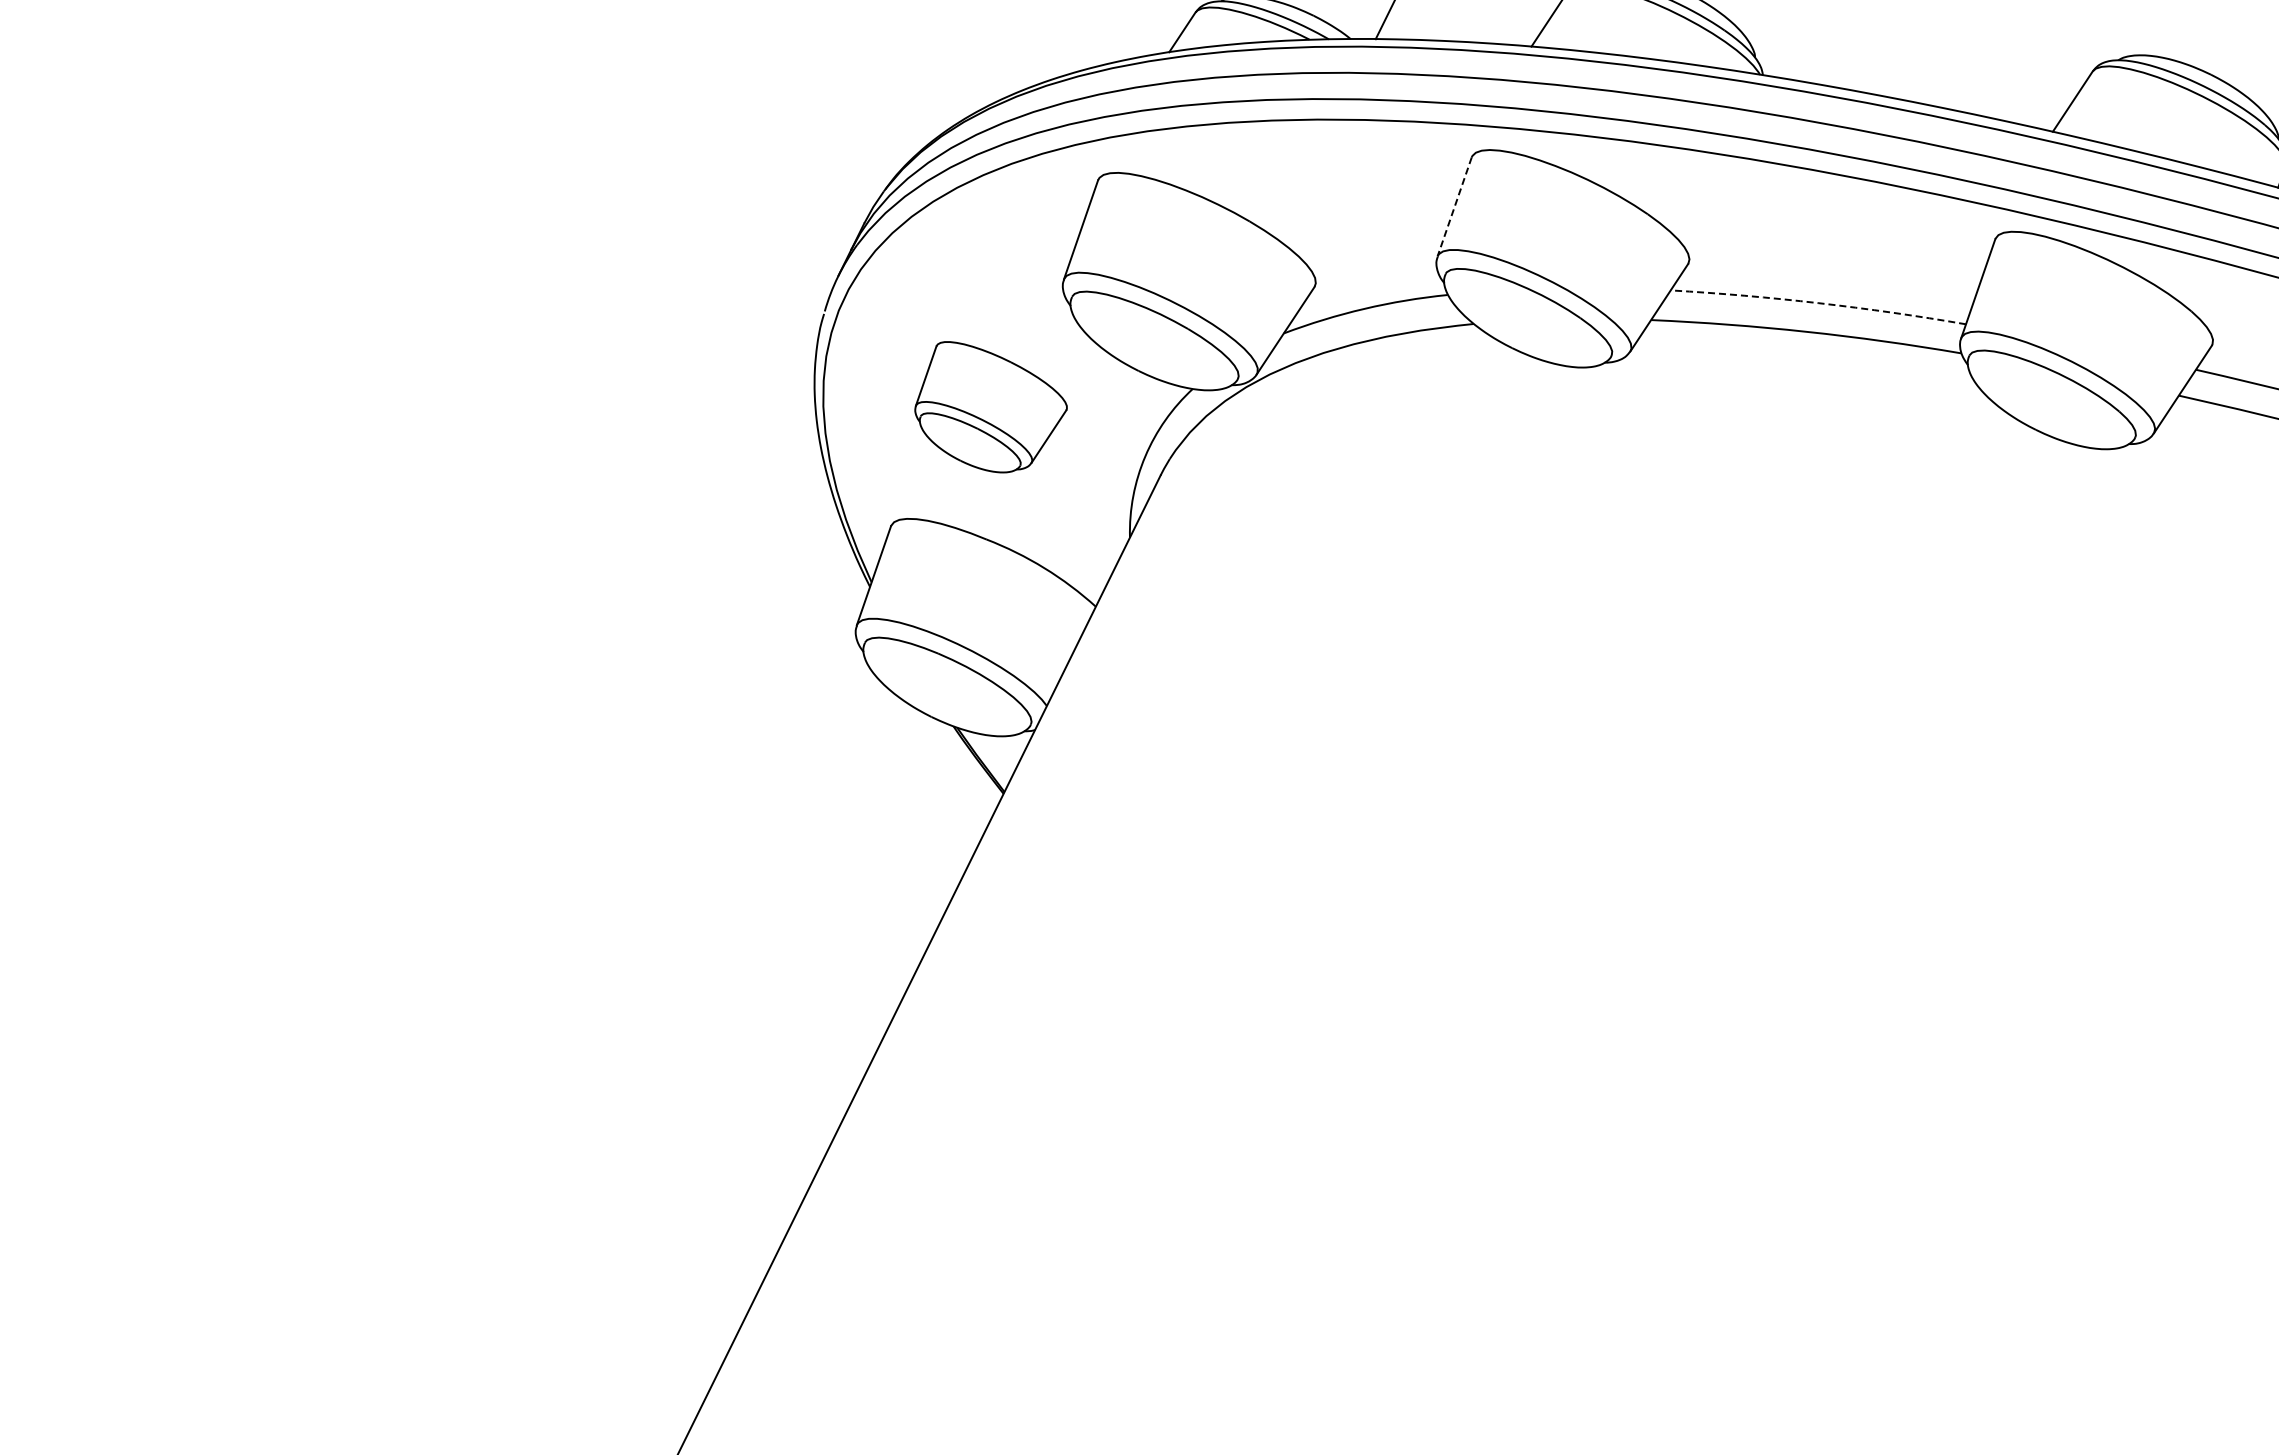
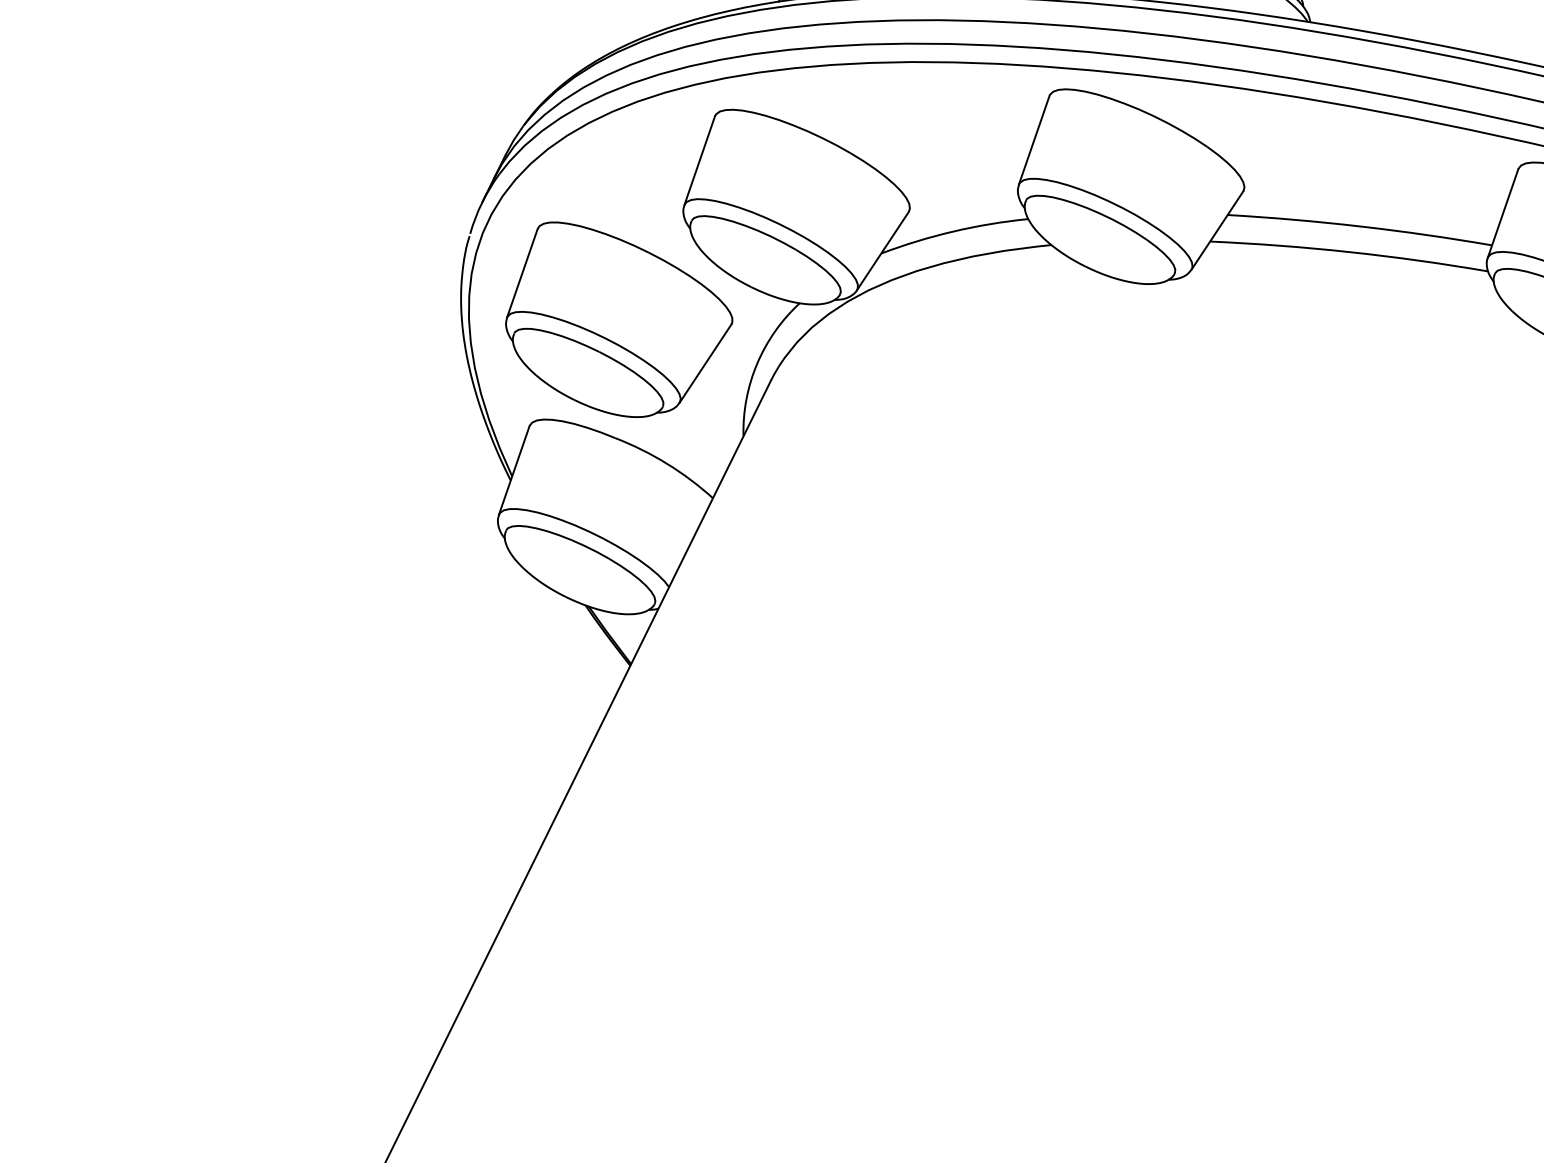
line: (1454, 207) -> (1034, 140), dashed -> solid
arc: (1818, 303) -> (1360, 226), dashed -> solid
part: (990, 406) -> (618, 318), size x1.67

